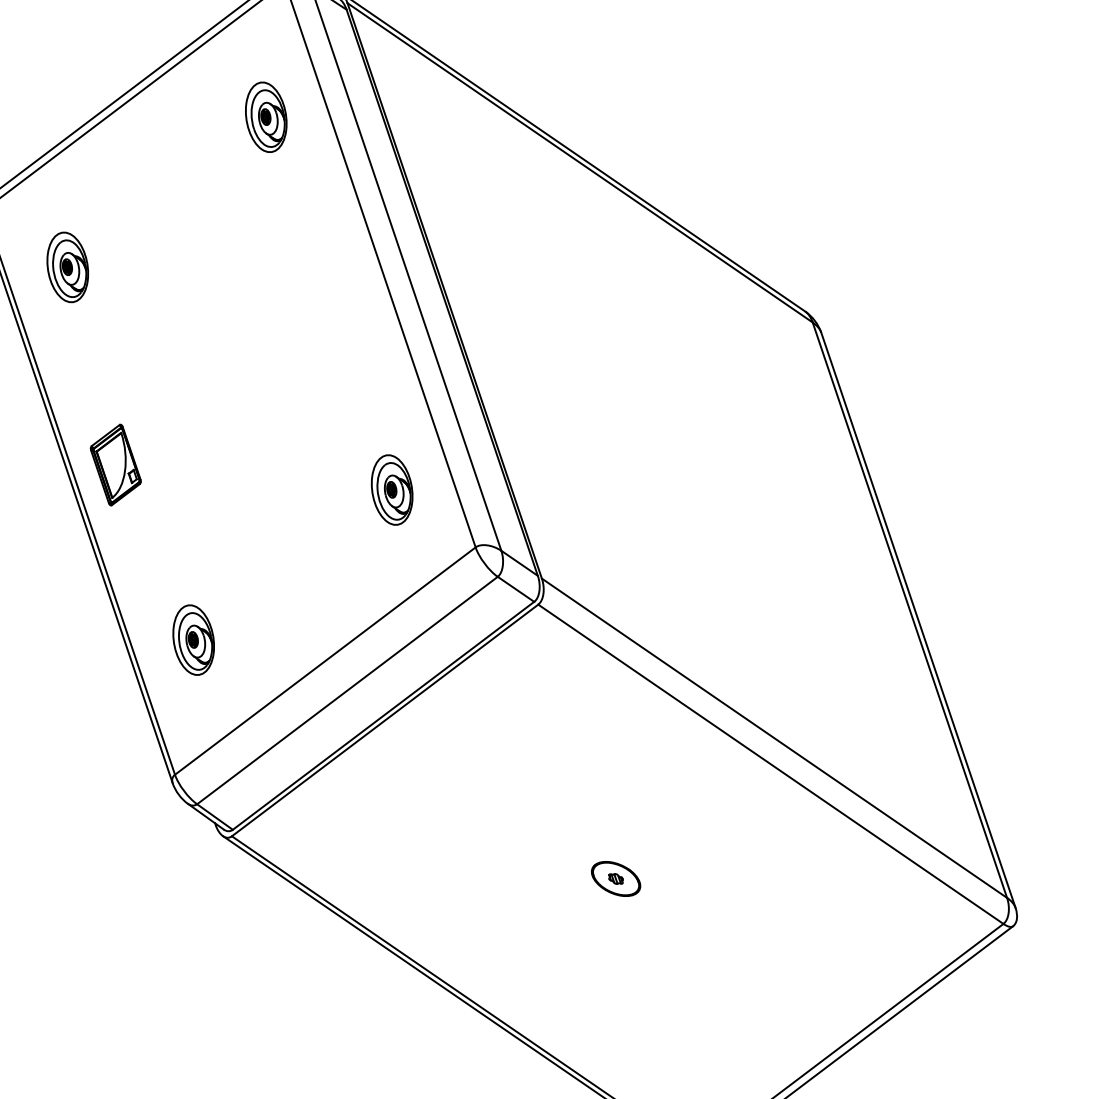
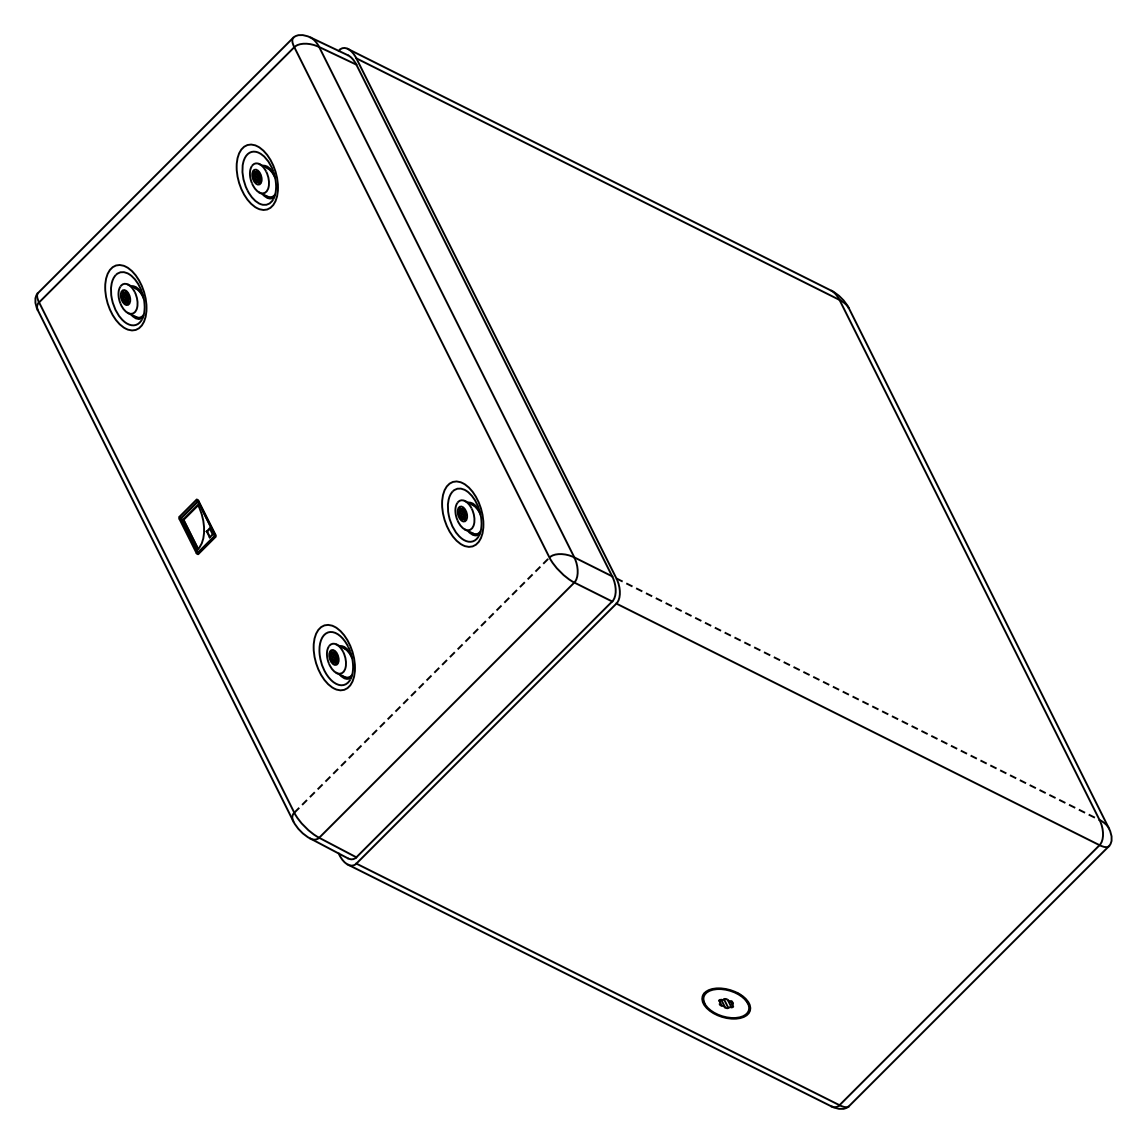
part: (265, 116) -> (256, 176), moved
part: (67, 267) -> (125, 297), moved
part: (115, 464) -> (197, 526), size x0.7
part: (192, 639) -> (333, 657), moved
line: (326, 660) -> (422, 684), solid -> dashed
line: (774, 738) -> (858, 699), solid -> dashed
part: (616, 878) -> (726, 1003), moved

